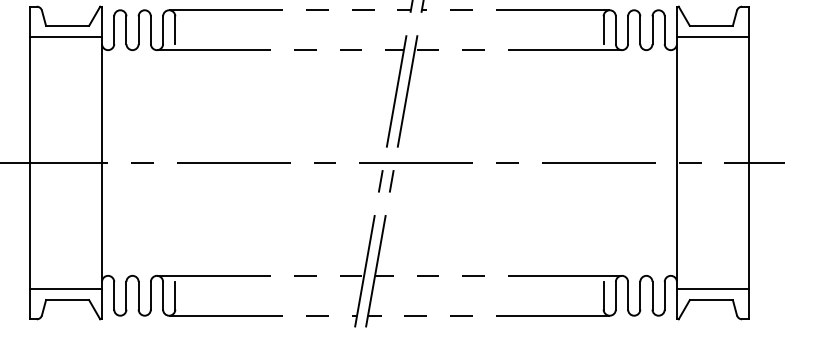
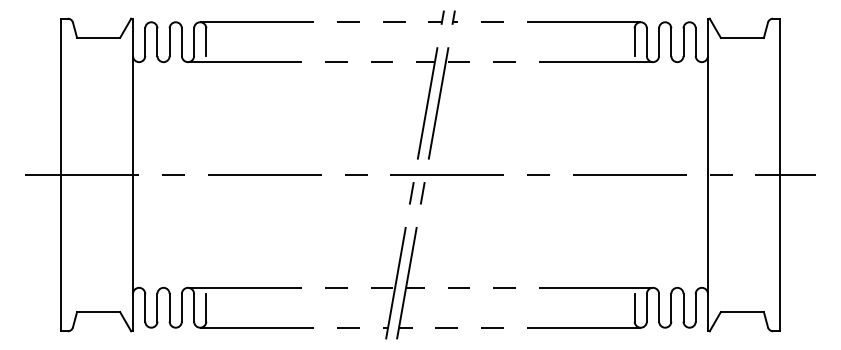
line: (66, 36) -> (97, 48), removed
line: (712, 36) -> (743, 48), removed
line: (66, 289) -> (97, 301), removed
line: (712, 289) -> (743, 301), removed

